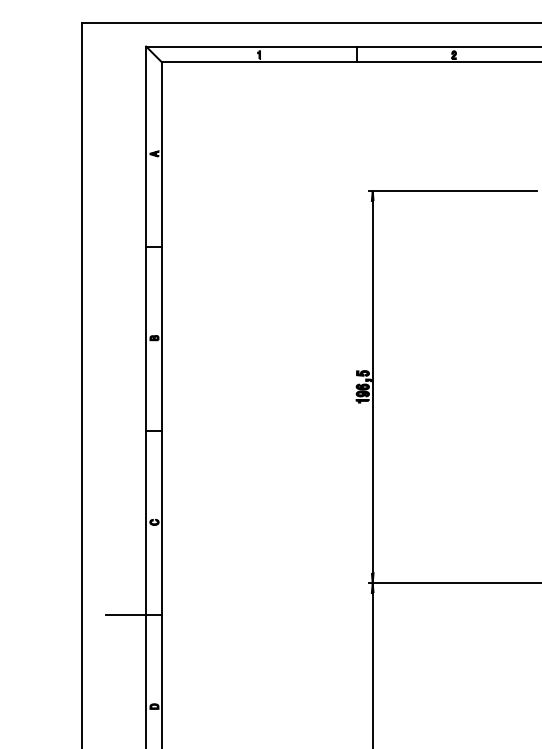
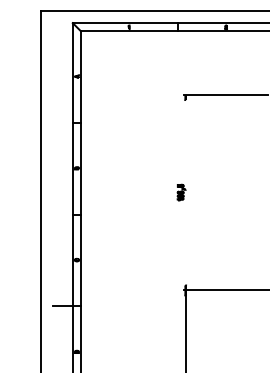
line: (372, 386) -> (185, 192), removed

